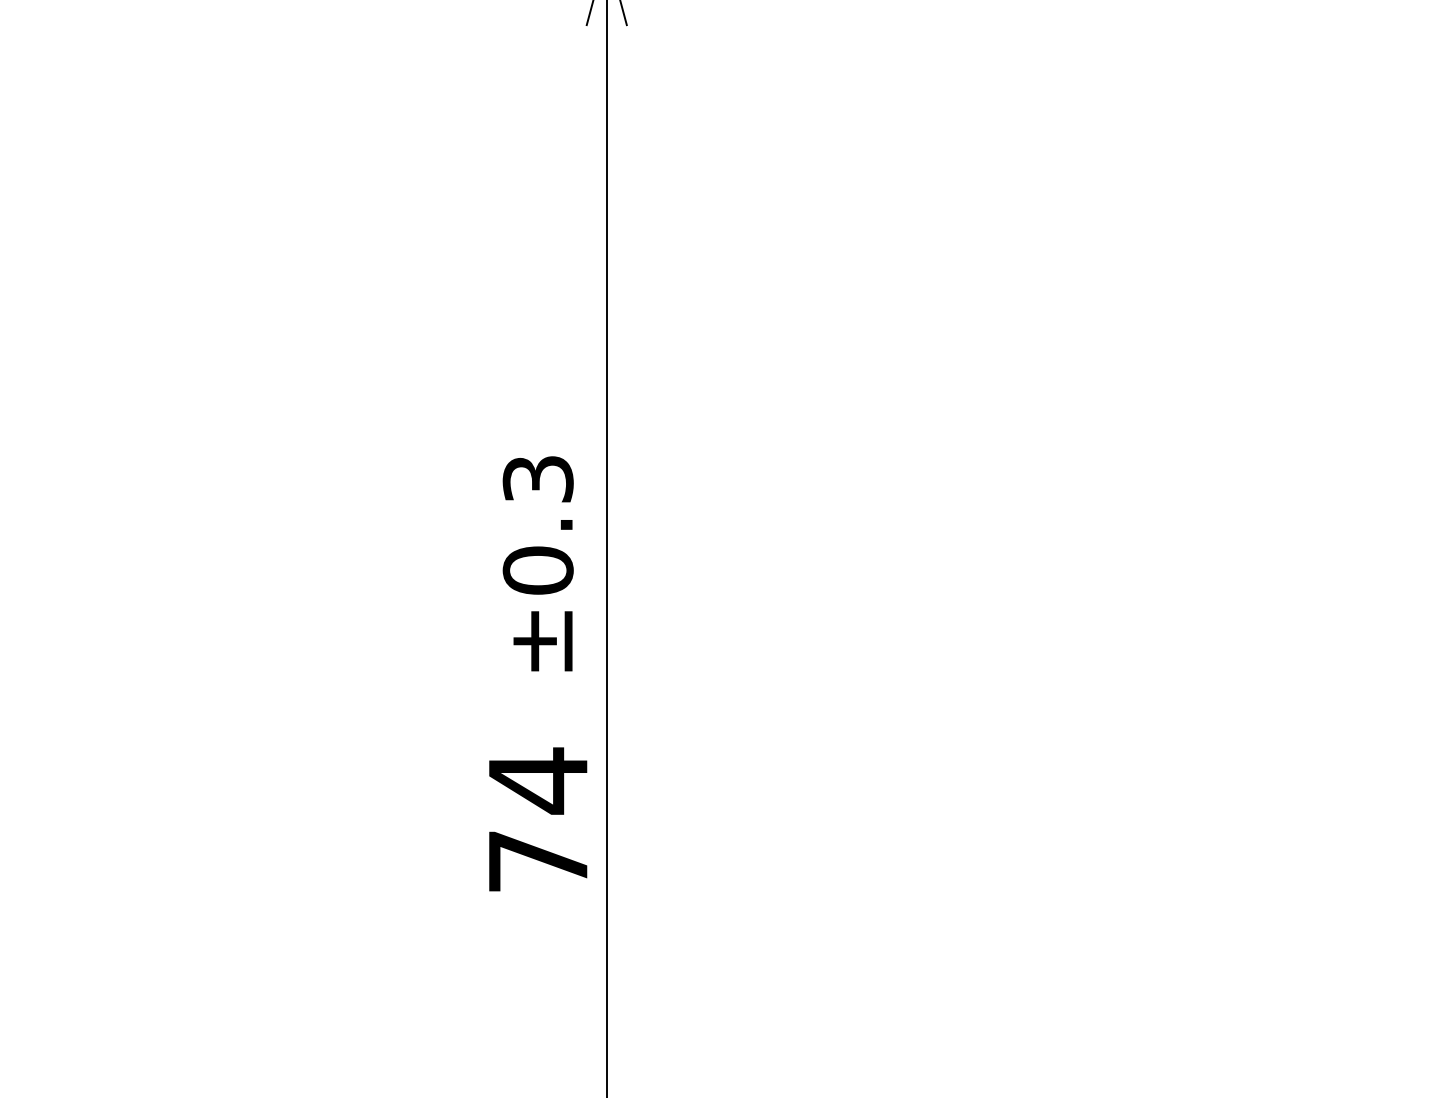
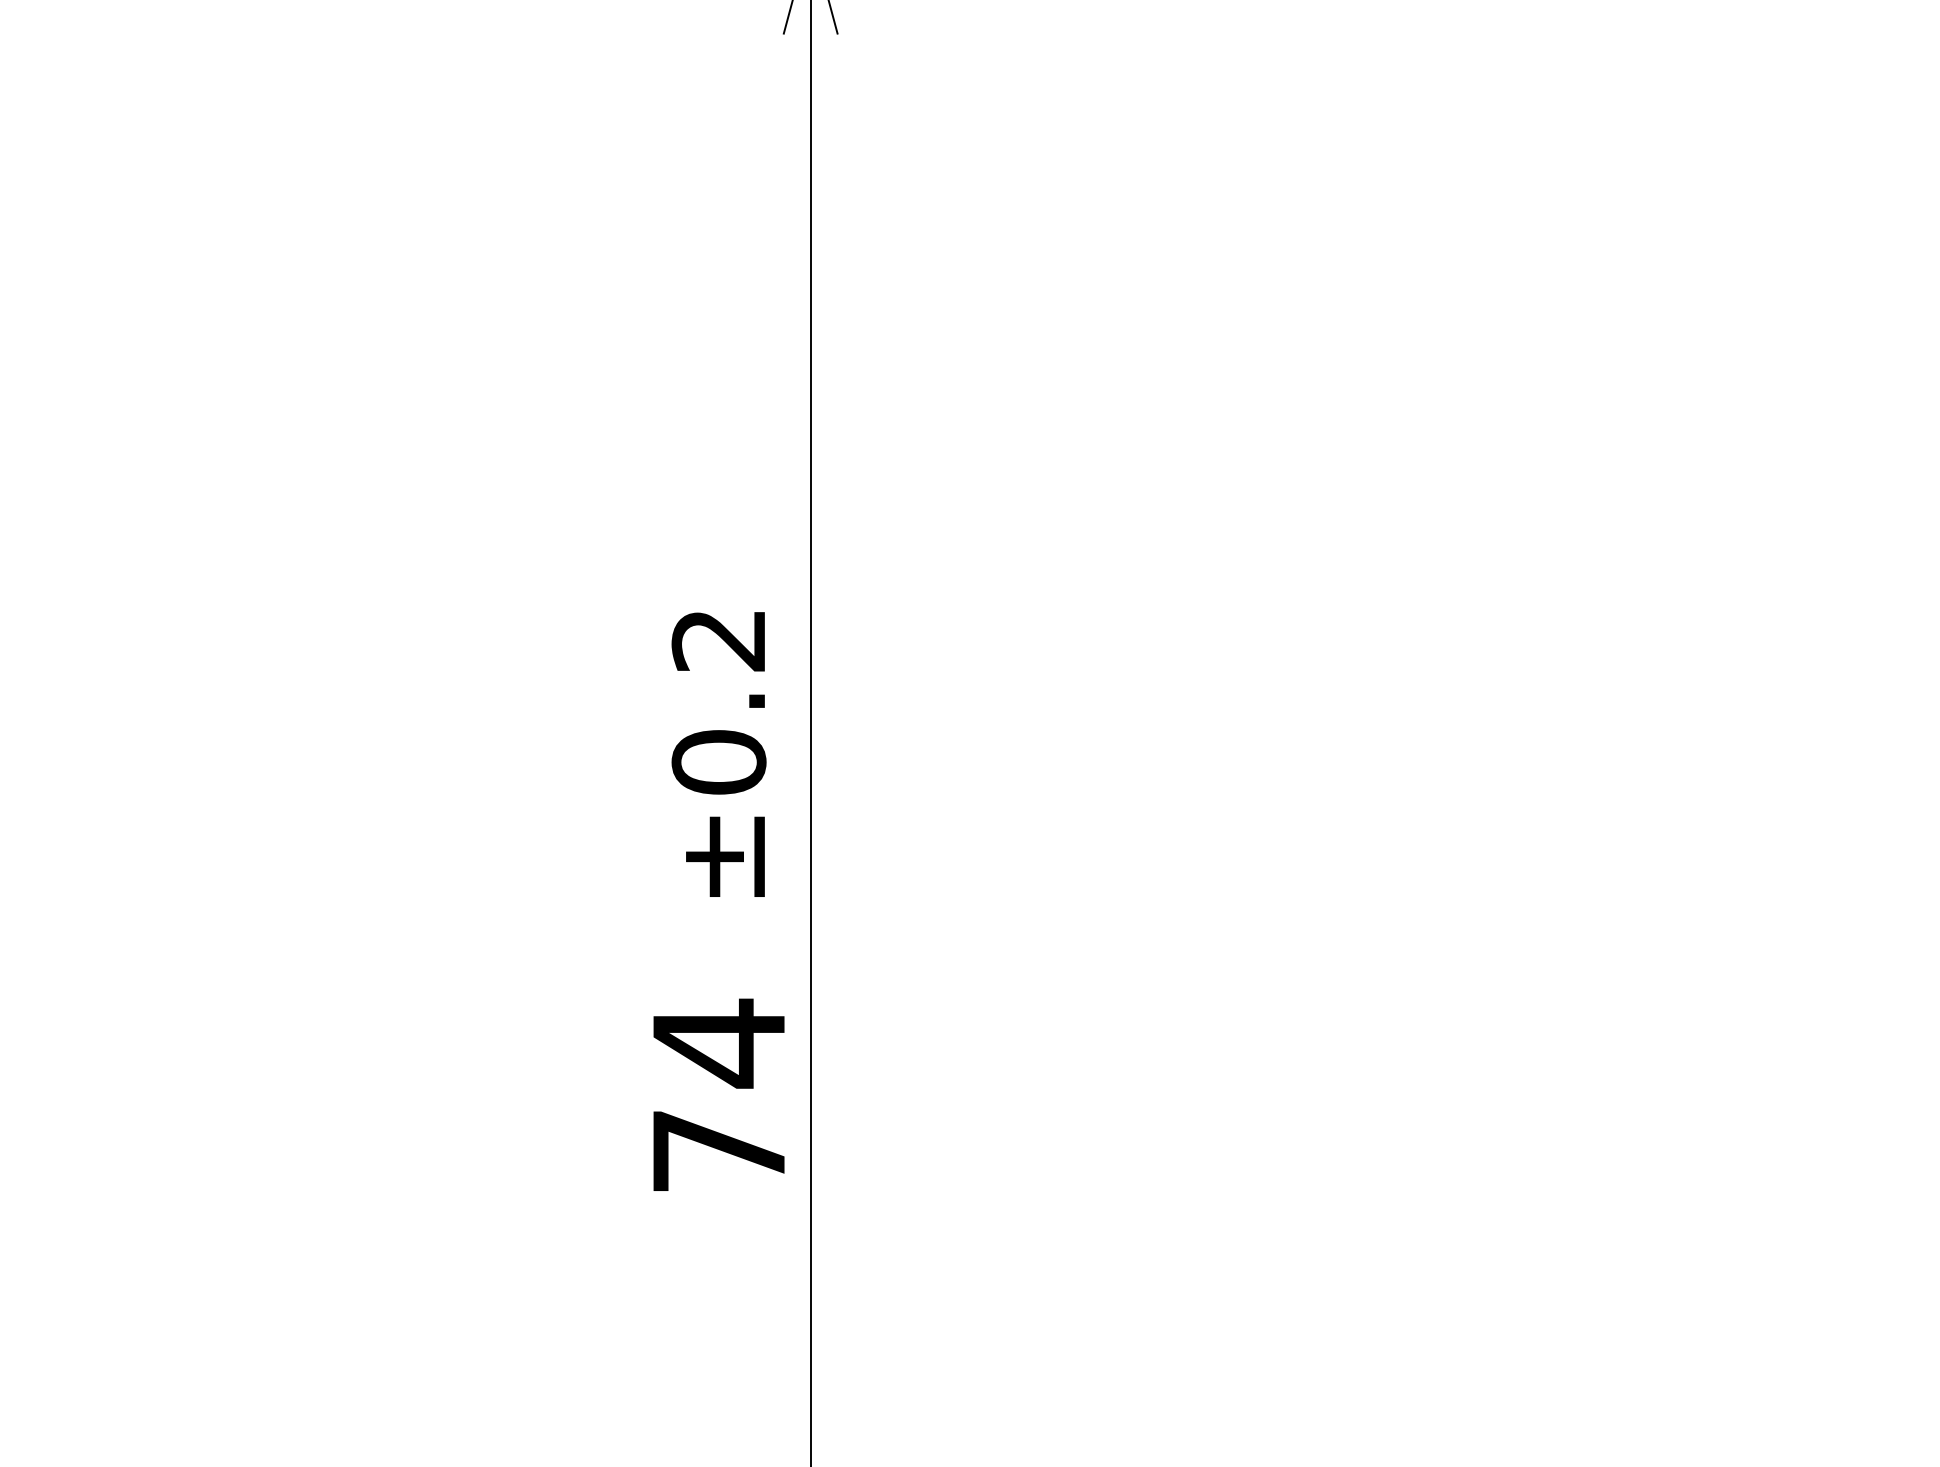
text: (537, 479) -> (718, 640), ±0.3 -> ±0.2

